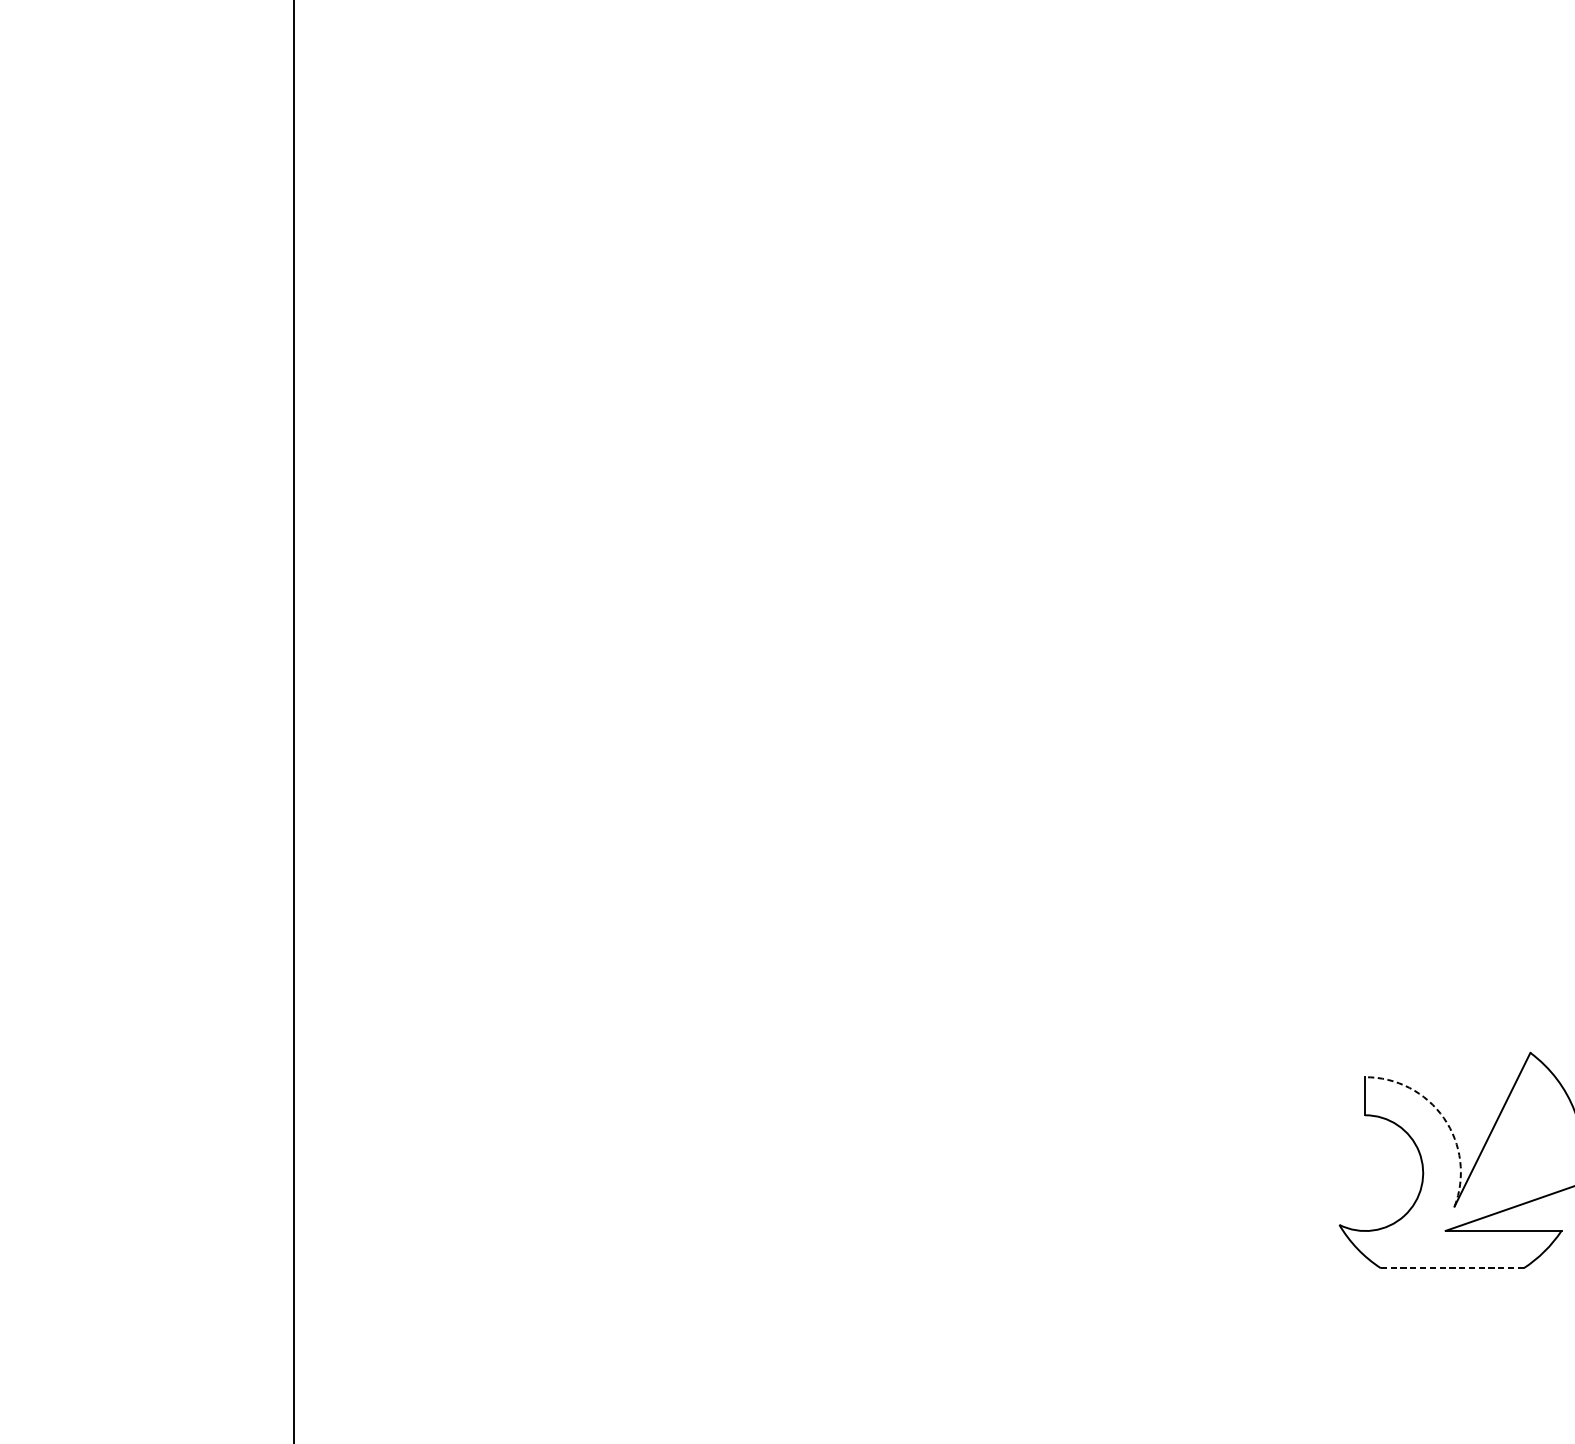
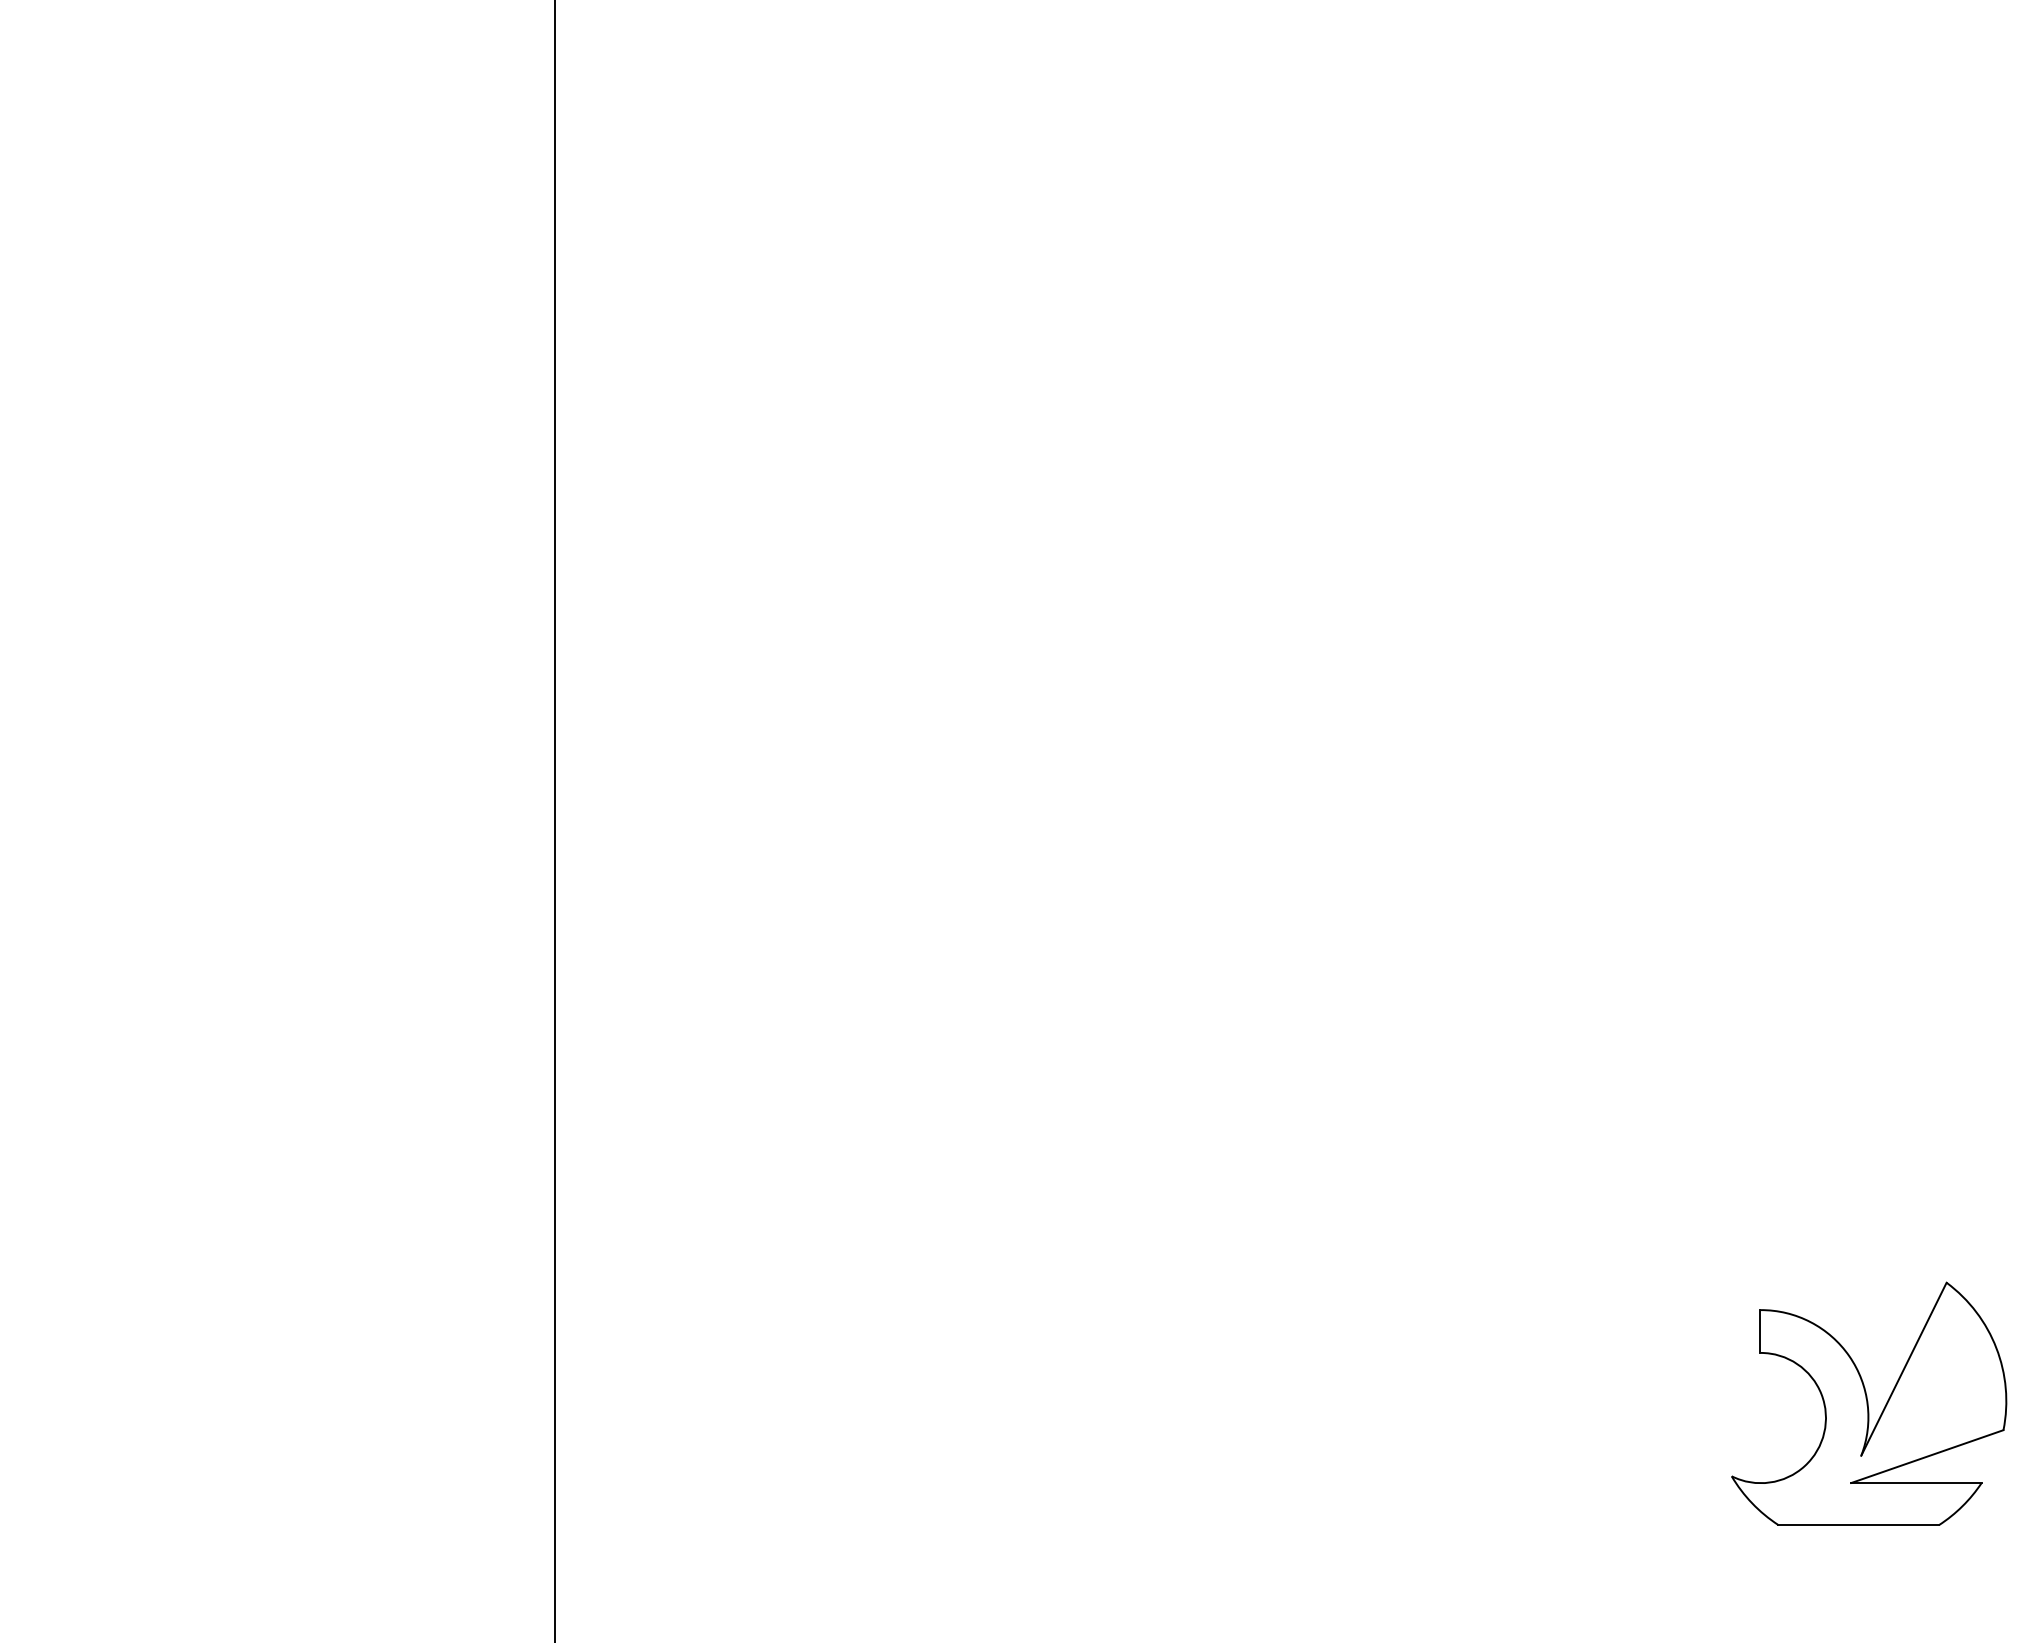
arc: (1444, 1118) -> (1849, 1356), dashed -> solid
line: (1452, 1268) -> (1859, 1525), dashed -> solid

